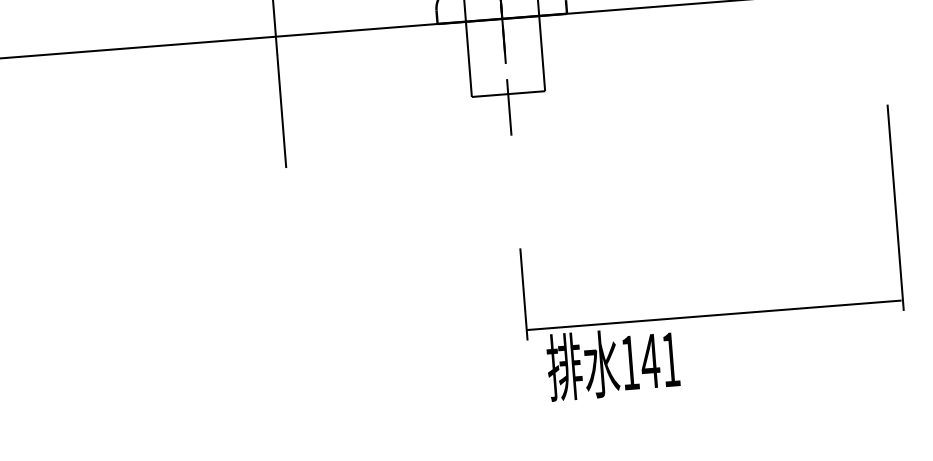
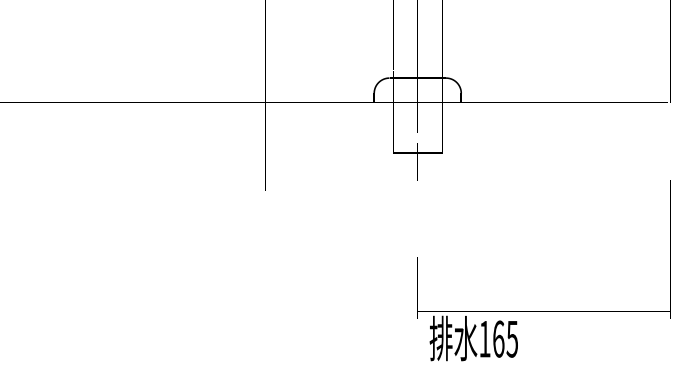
text: (658, 359) -> (504, 338), 141 -> 165

